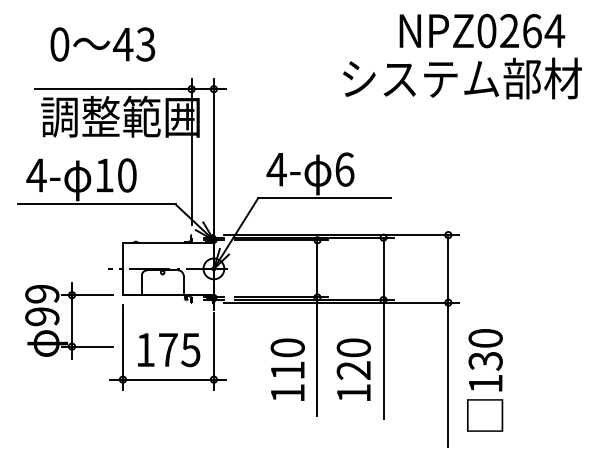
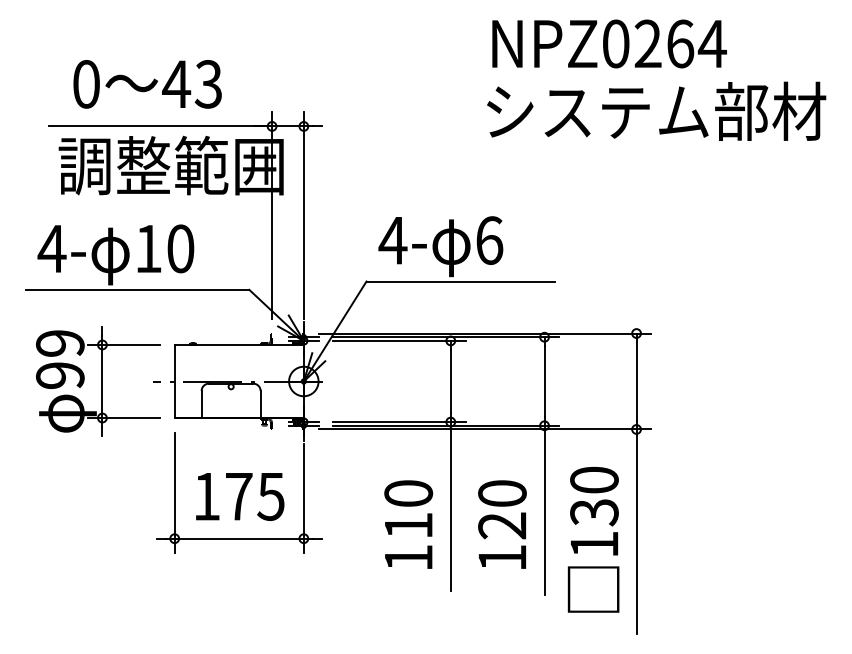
text: (482, 31) -> (609, 44), moved
text: (102, 44) -> (147, 84), moved
part: (69, 320) -> (98, 380), moved
text: (485, 380) -> (594, 539), moved

